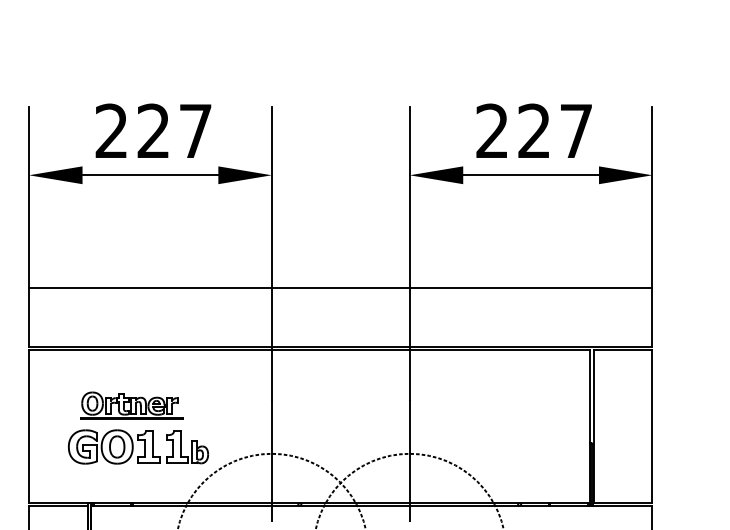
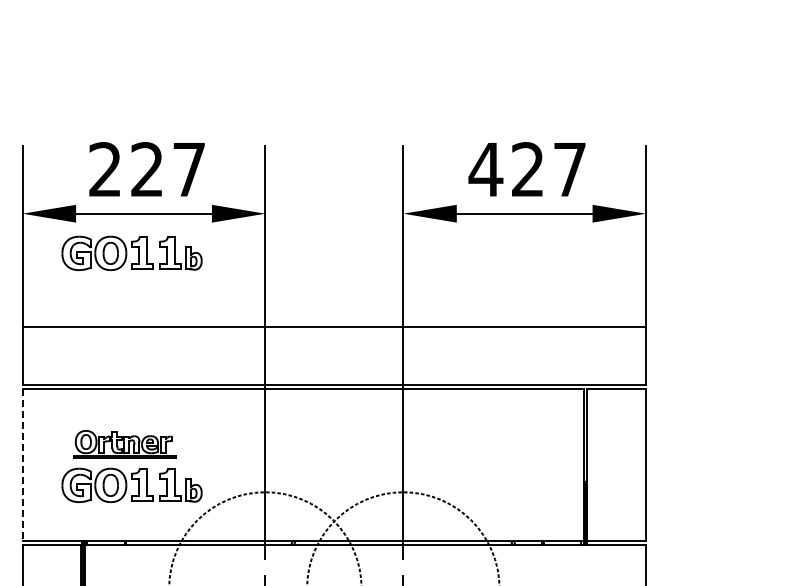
text: (491, 131) -> (485, 169), 227 -> 427
part: (137, 214) -> (131, 252), added
line: (28, 427) -> (22, 465), solid -> dashed

